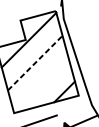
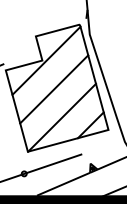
line: (35, 63) -> (54, 89), dashed -> solid
line: (41, 85) -> (62, 117), added

